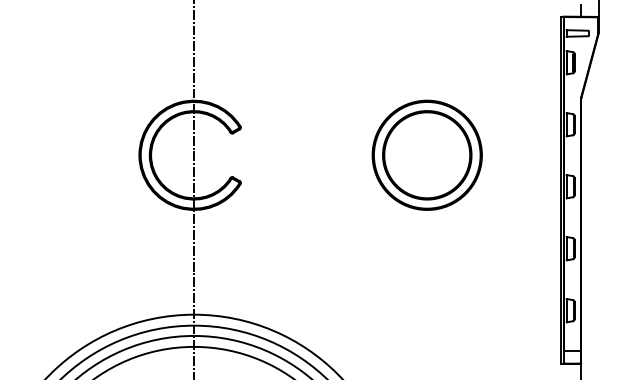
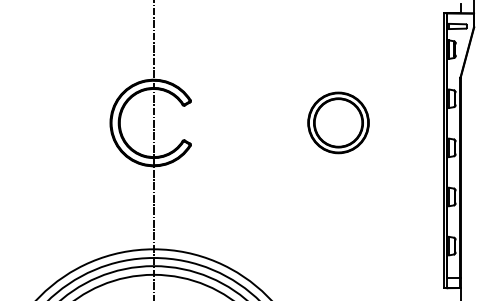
part: (426, 154) -> (338, 122), size x0.7

